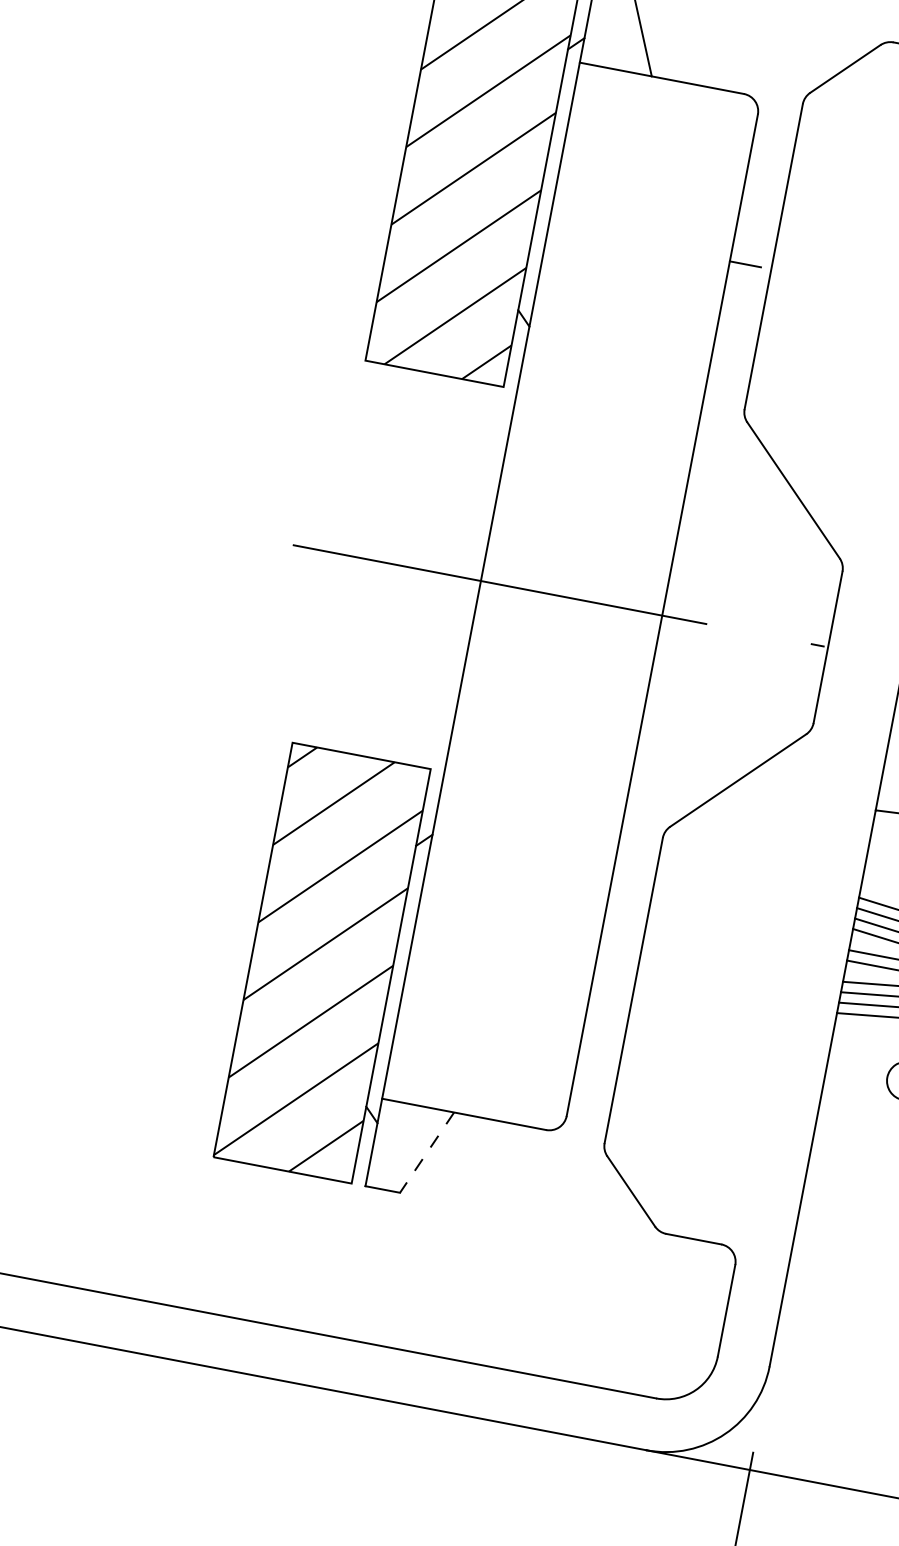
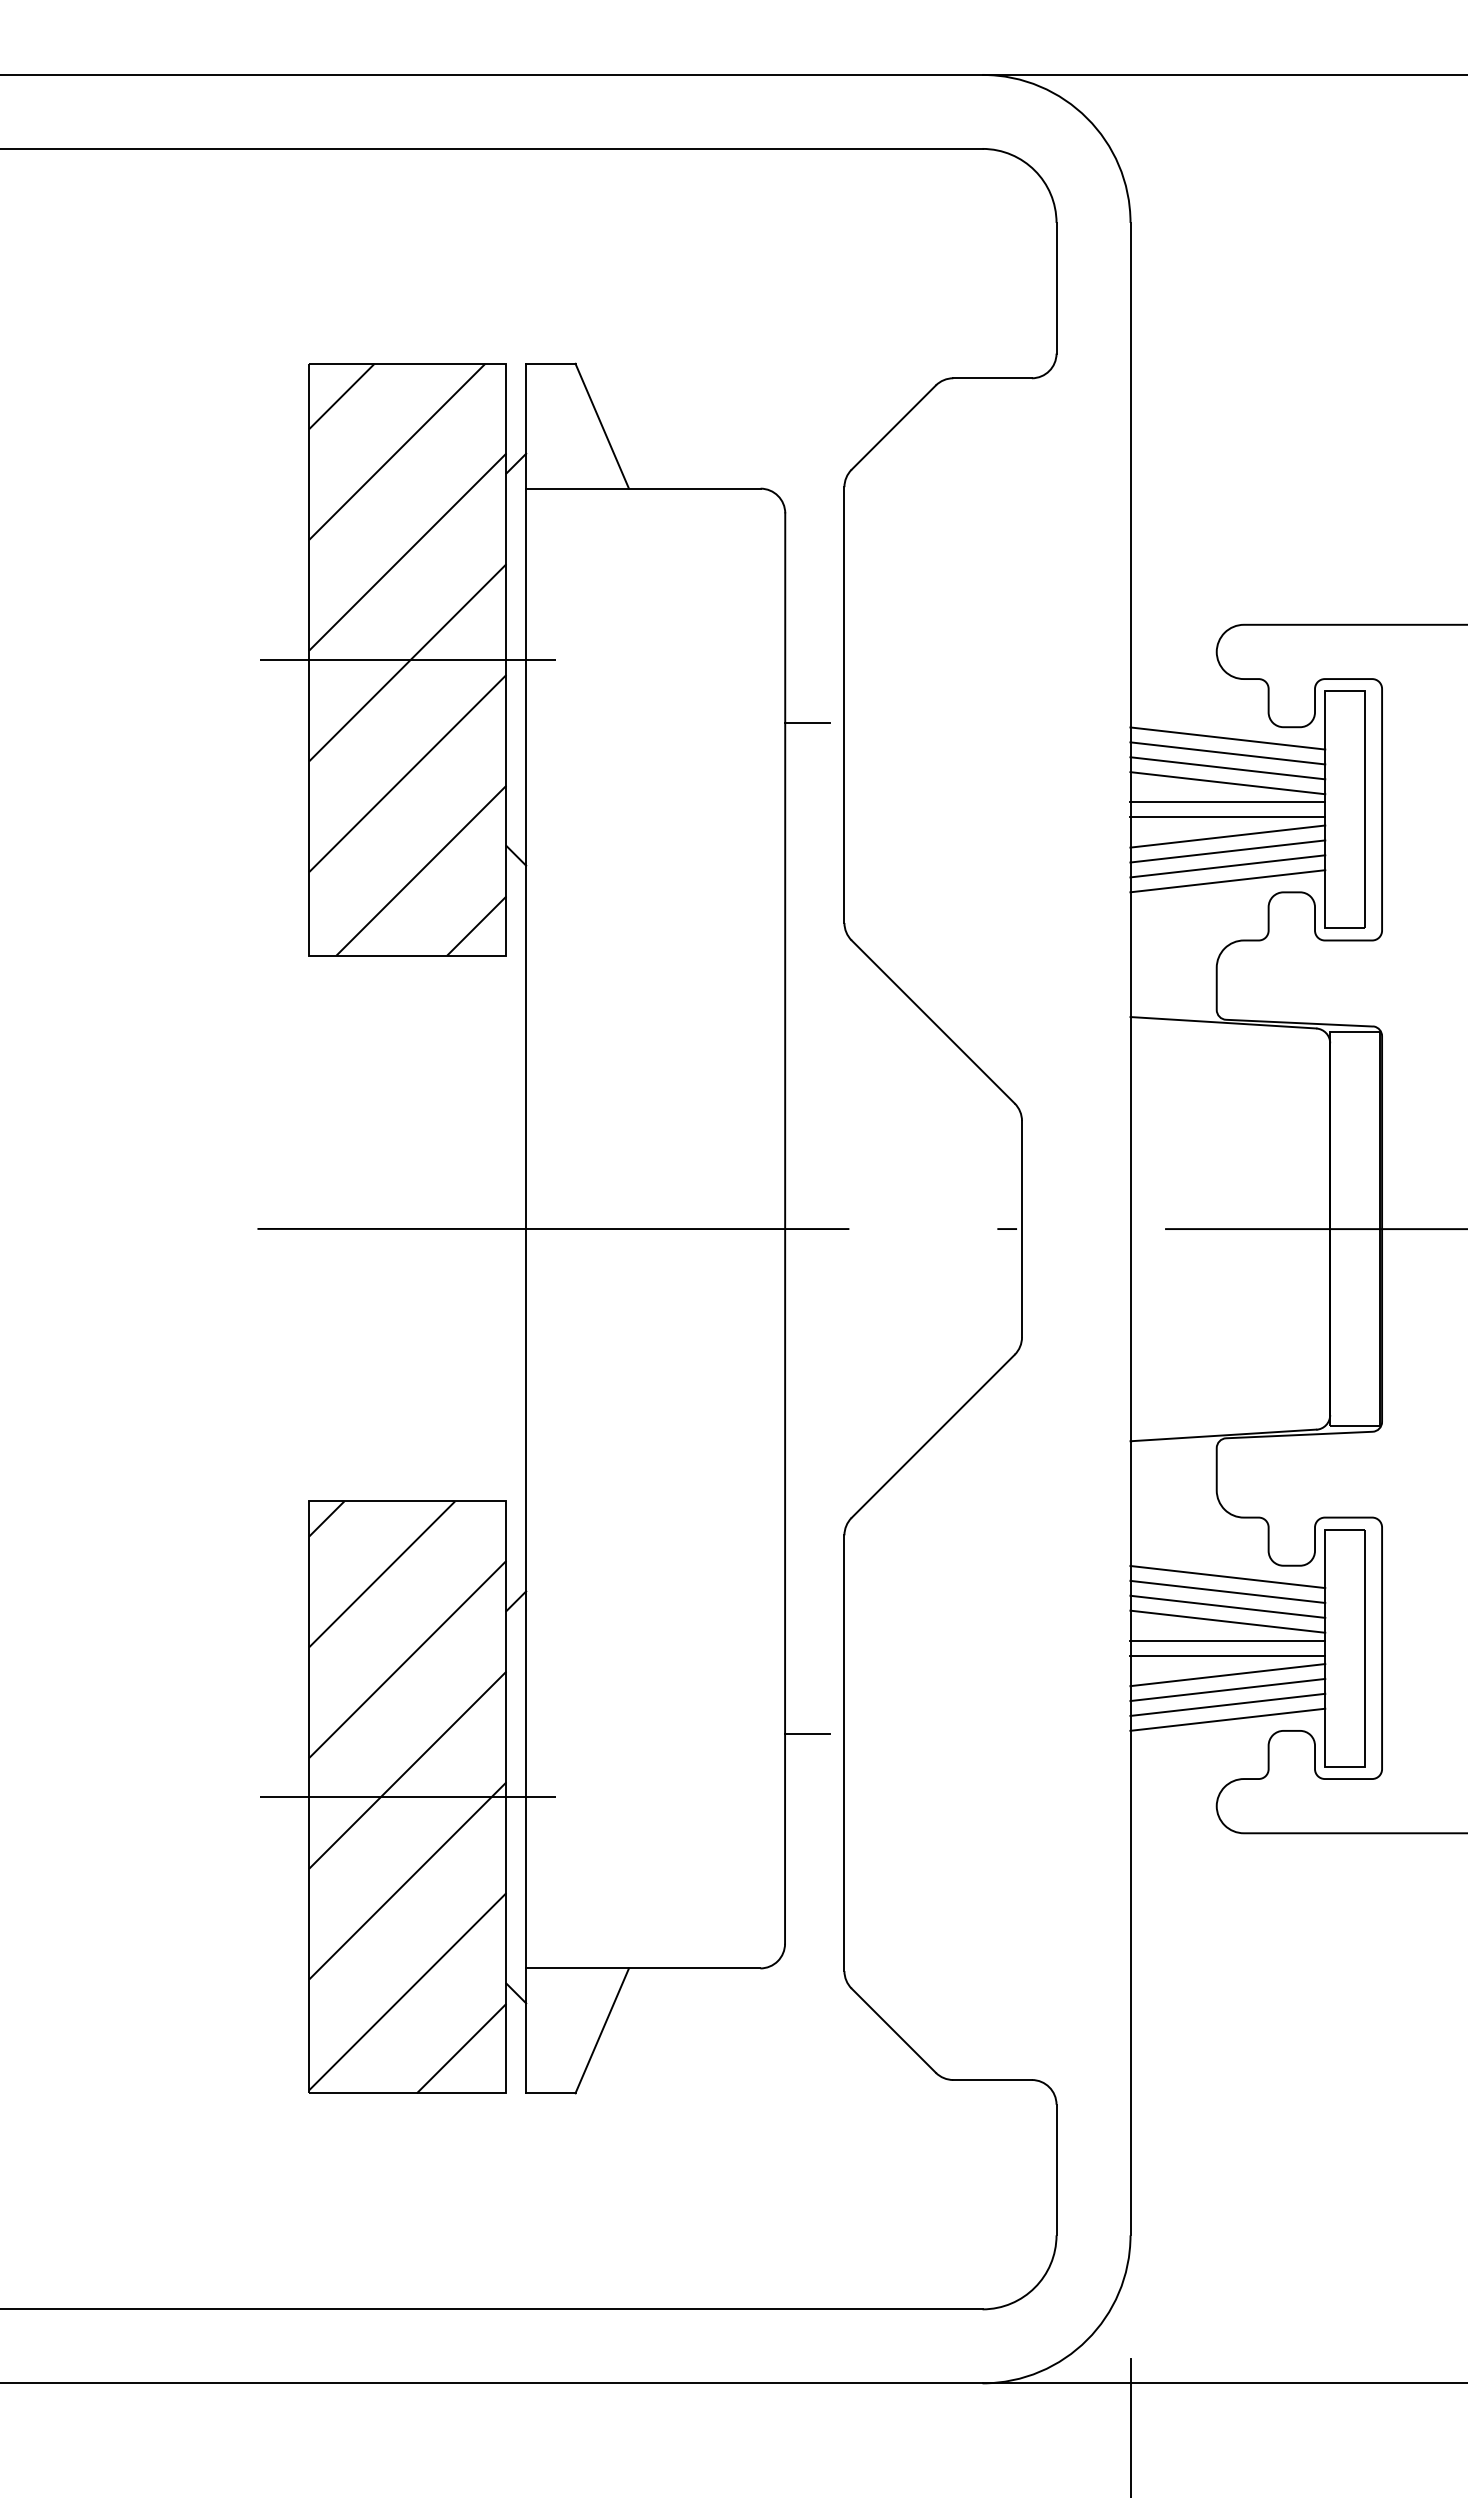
line: (473, 166) -> (407, 659), added
line: (321, 963) -> (407, 1797), added
line: (610, 972) -> (807, 1734), added
line: (427, 1152) -> (602, 2030), dashed -> solid

